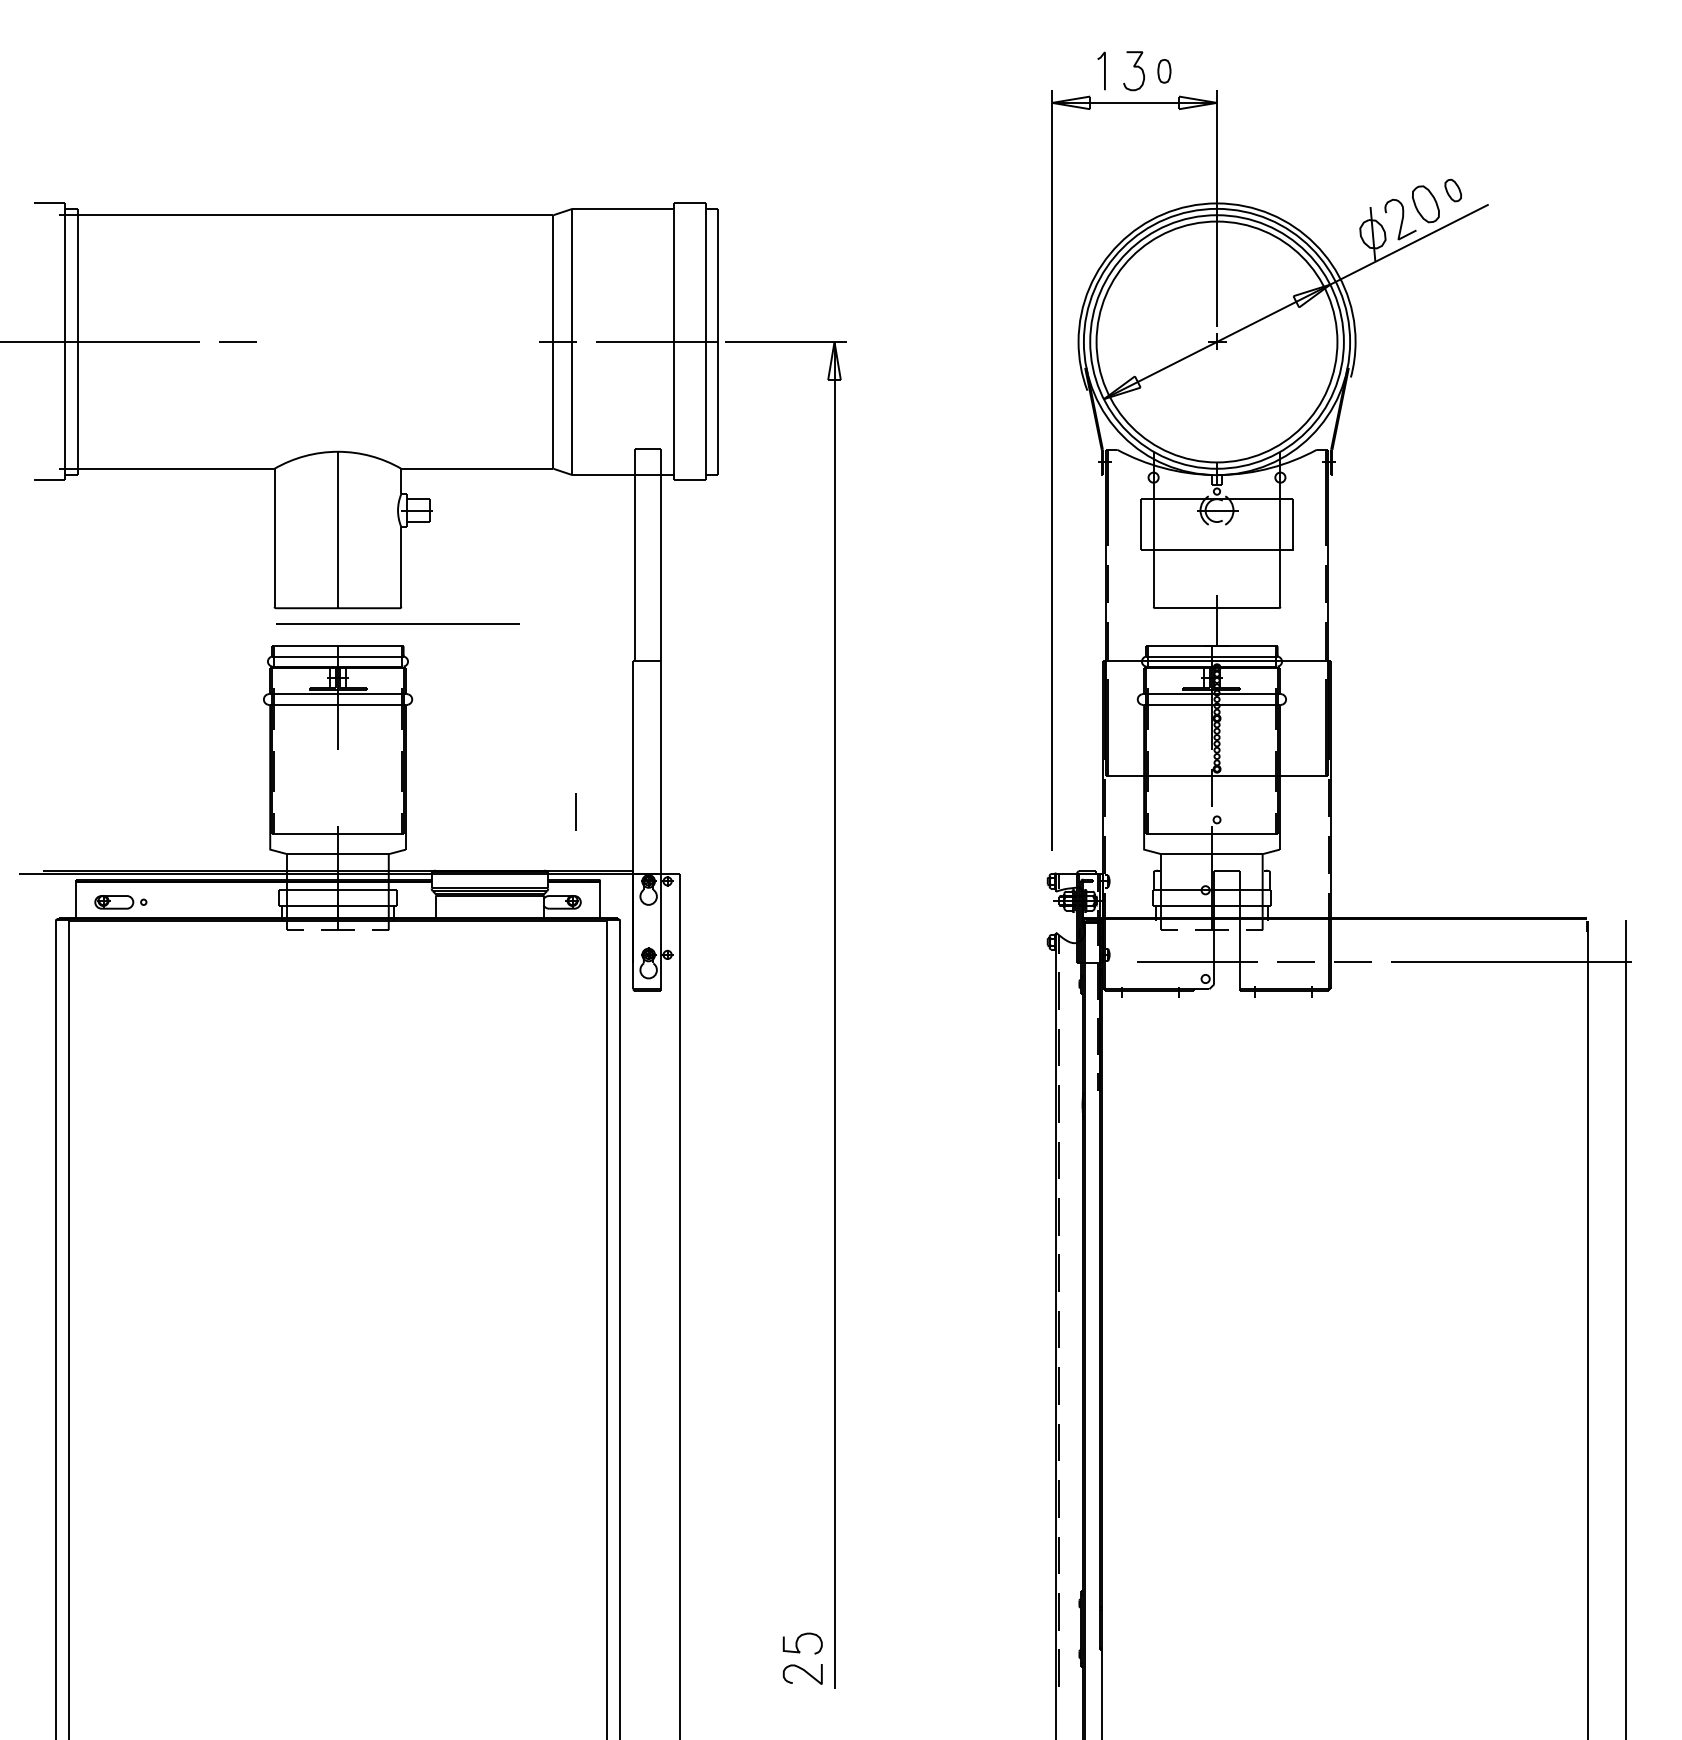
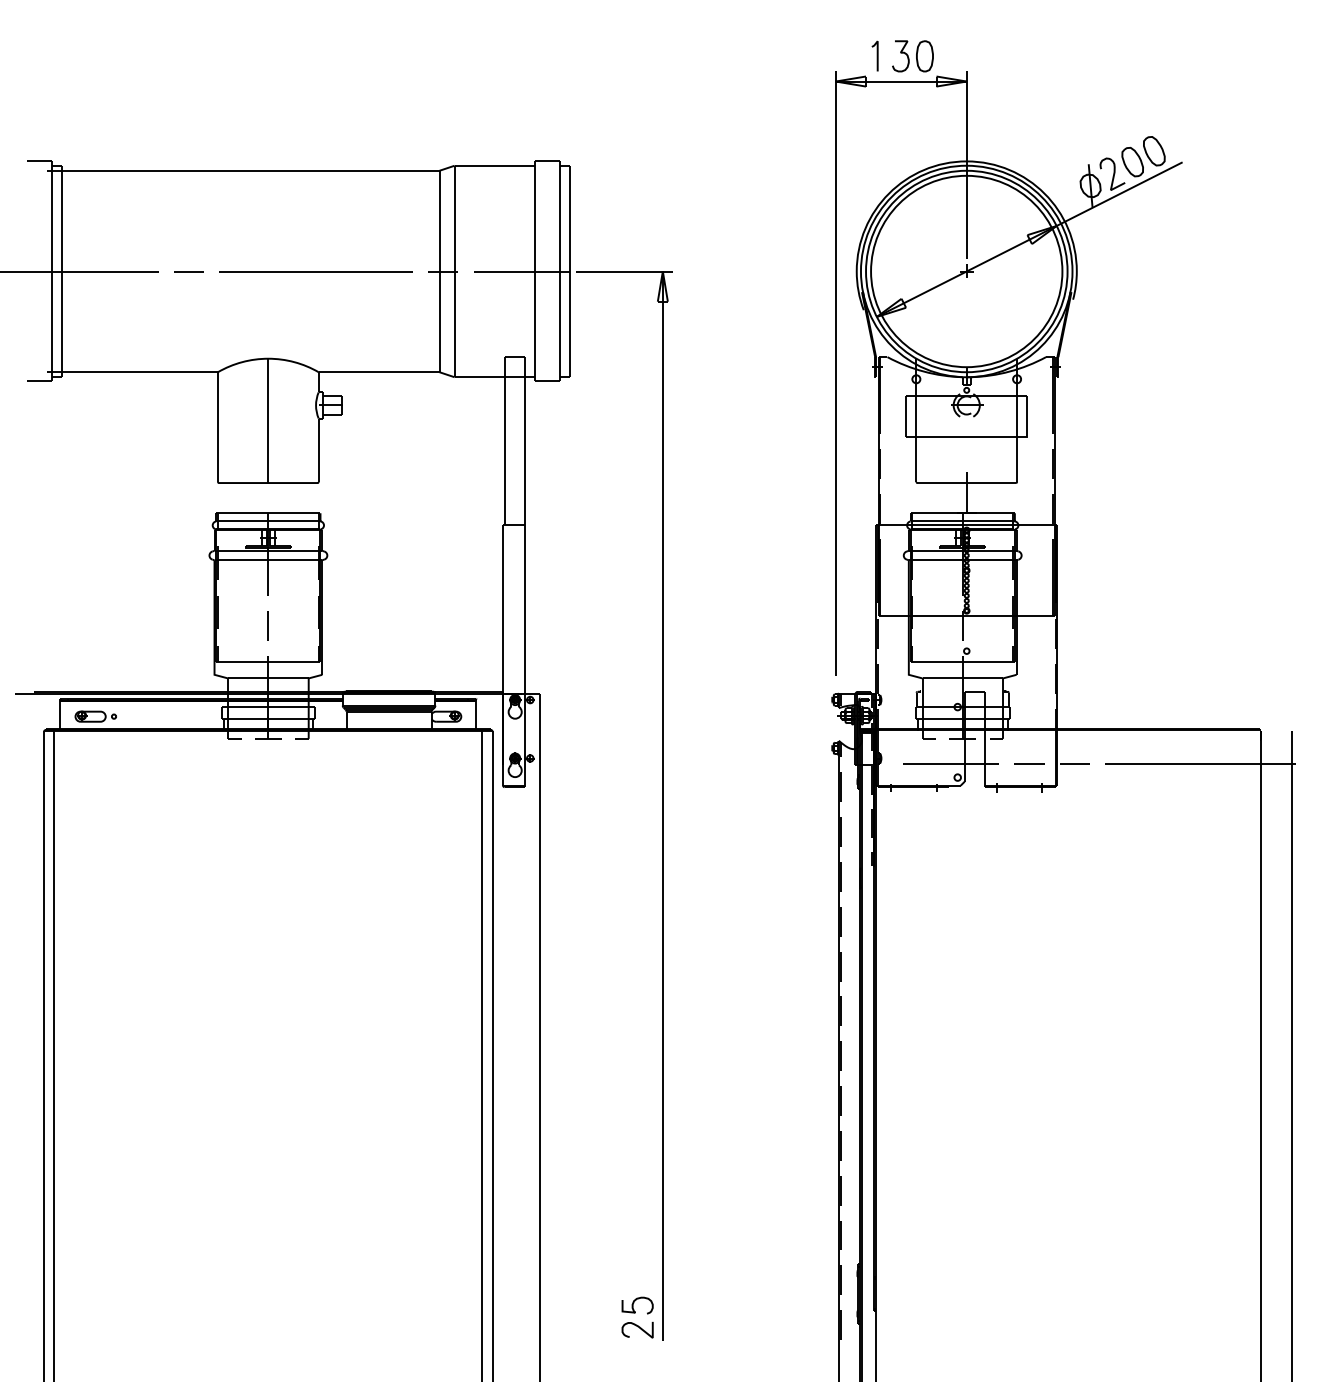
part: (1164, 71) -> (925, 56), size x1.67
part: (1453, 190) -> (1154, 151), size x1.67
line: (397, 623) -> (315, 271), moved
line: (575, 811) -> (267, 625), moved

